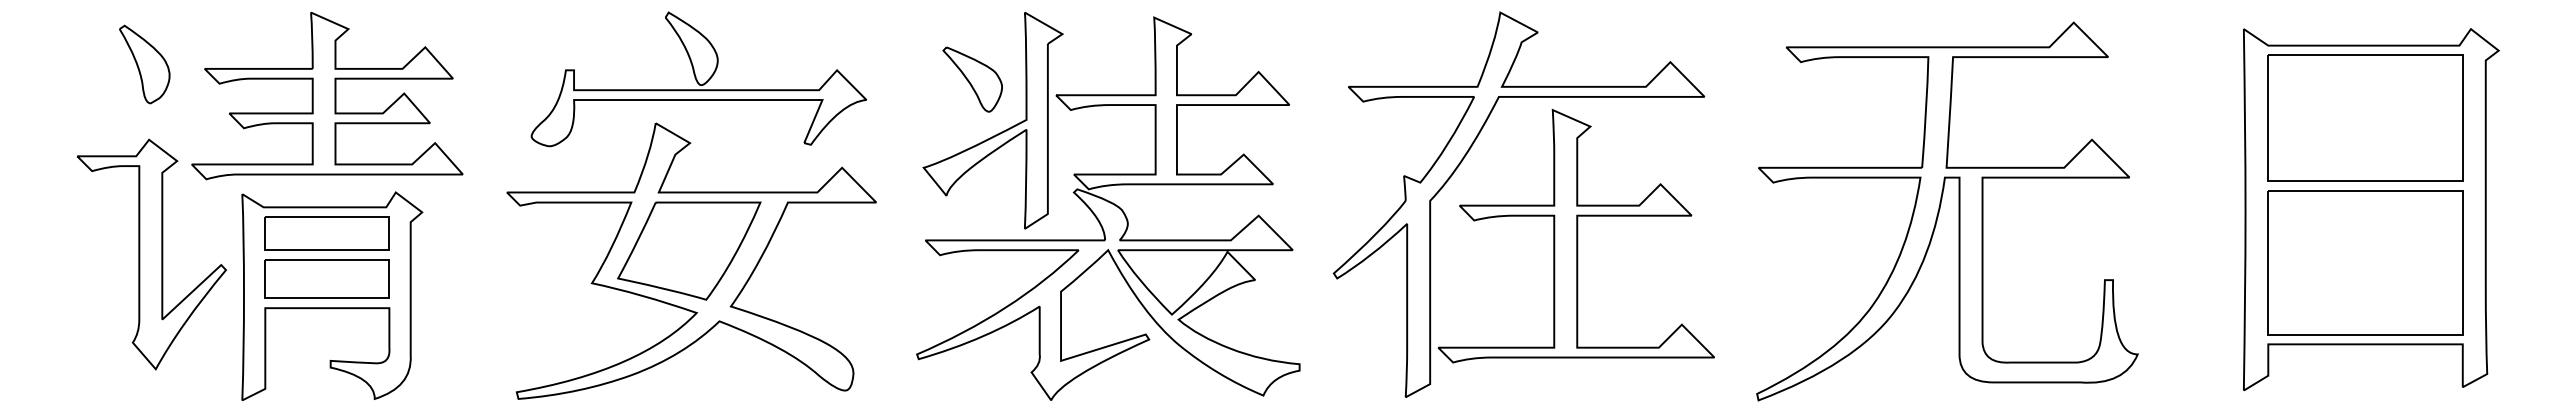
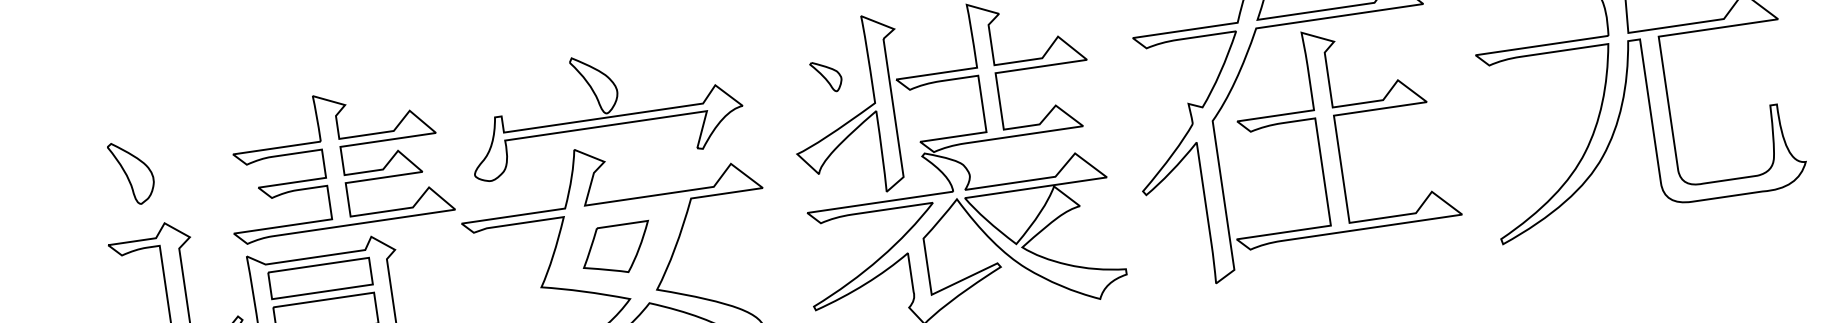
part: (144, 64) -> (131, 173), moved
part: (972, 79) -> (826, 76), size x0.6
part: (327, 95) -> (335, 161), moved
part: (689, 250) -> (616, 249), size x0.6

